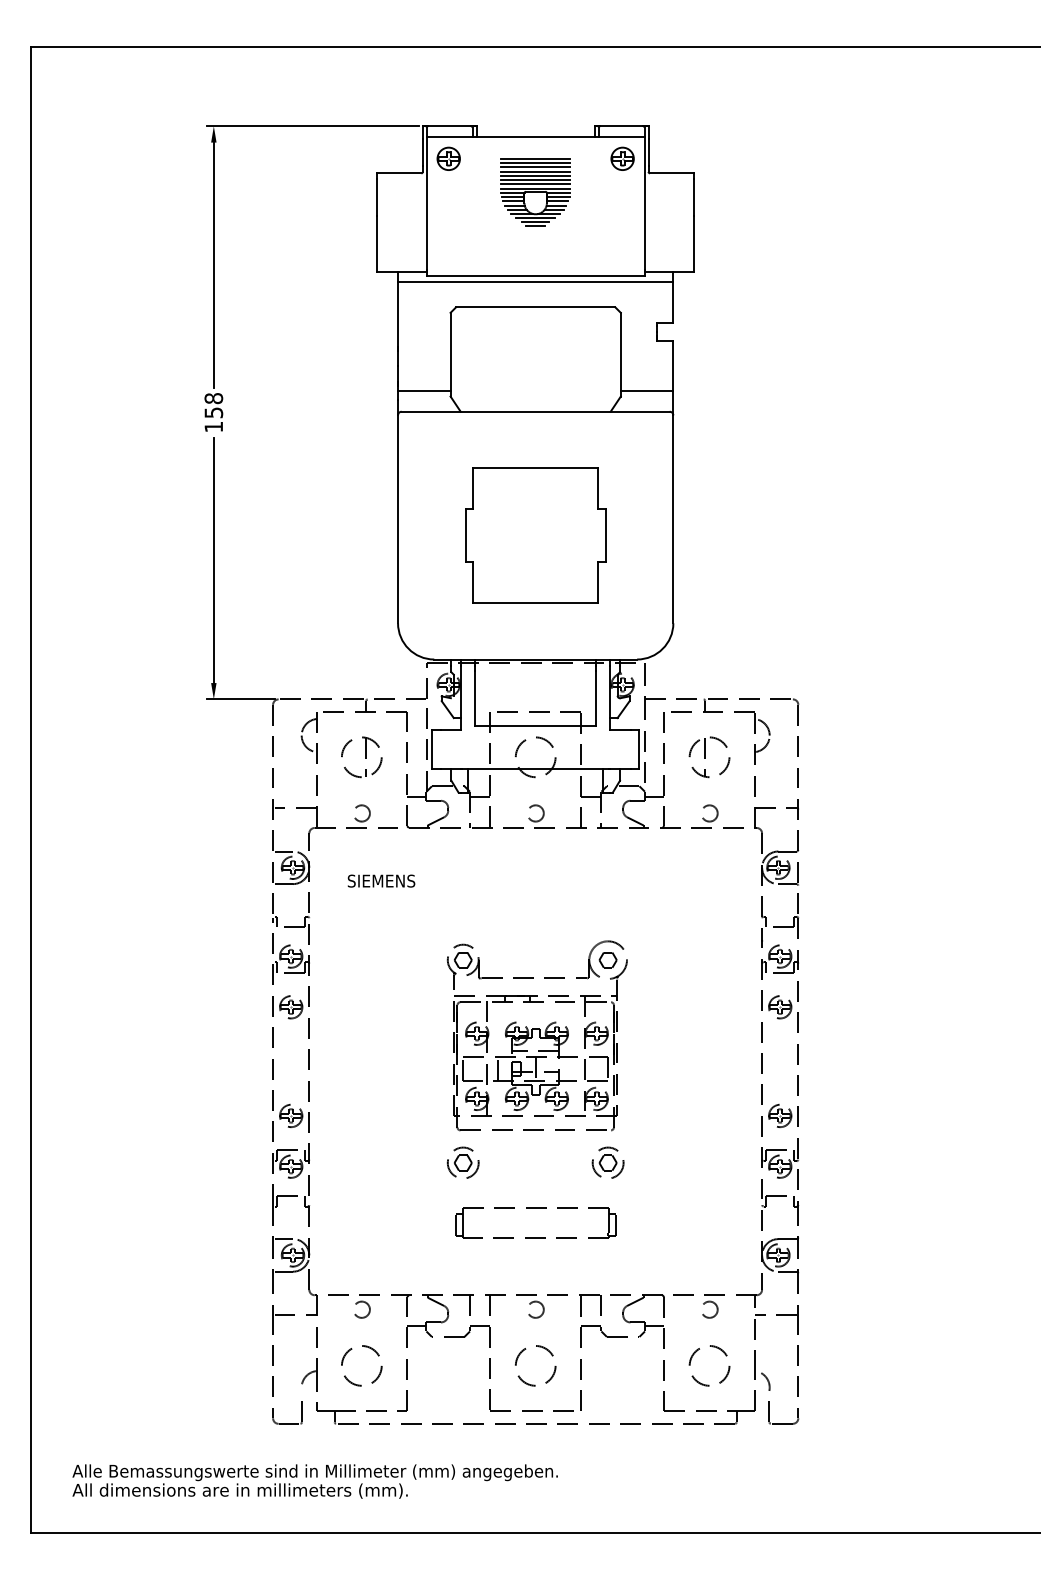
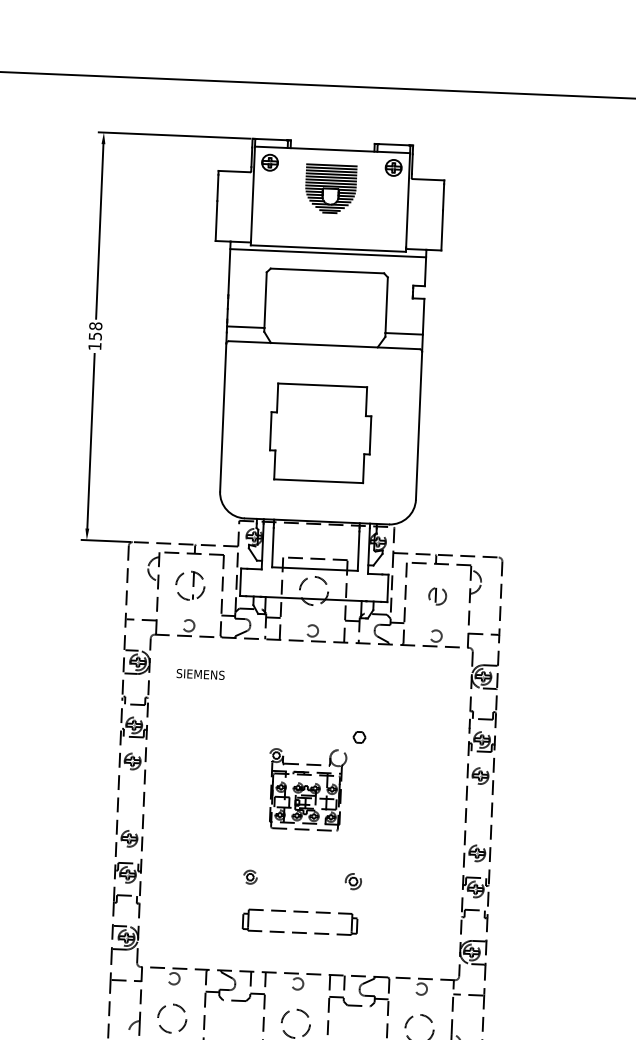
part: (709, 757) -> (437, 596), size x0.6
part: (536, 1035) -> (306, 788), size x0.6
part: (462, 1162) -> (249, 877), size x0.6
part: (607, 1162) -> (353, 881), size x0.7

